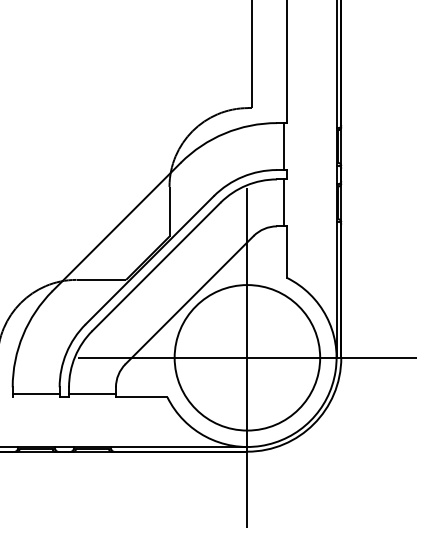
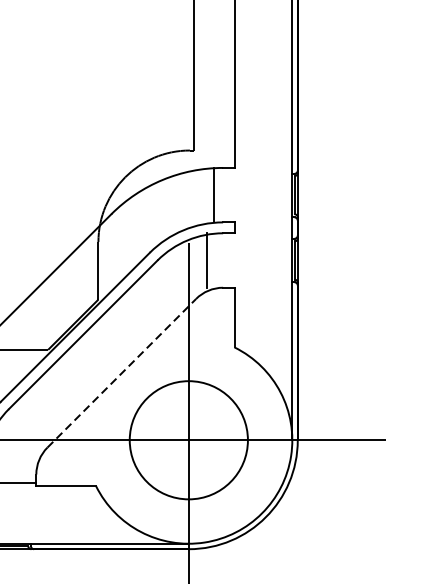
line: (284, 146) -> (214, 195), moved
line: (284, 202) -> (207, 260), moved
line: (189, 300) -> (121, 373), solid -> dashed
circle: (247, 357) -> (188, 439), size x0.7

